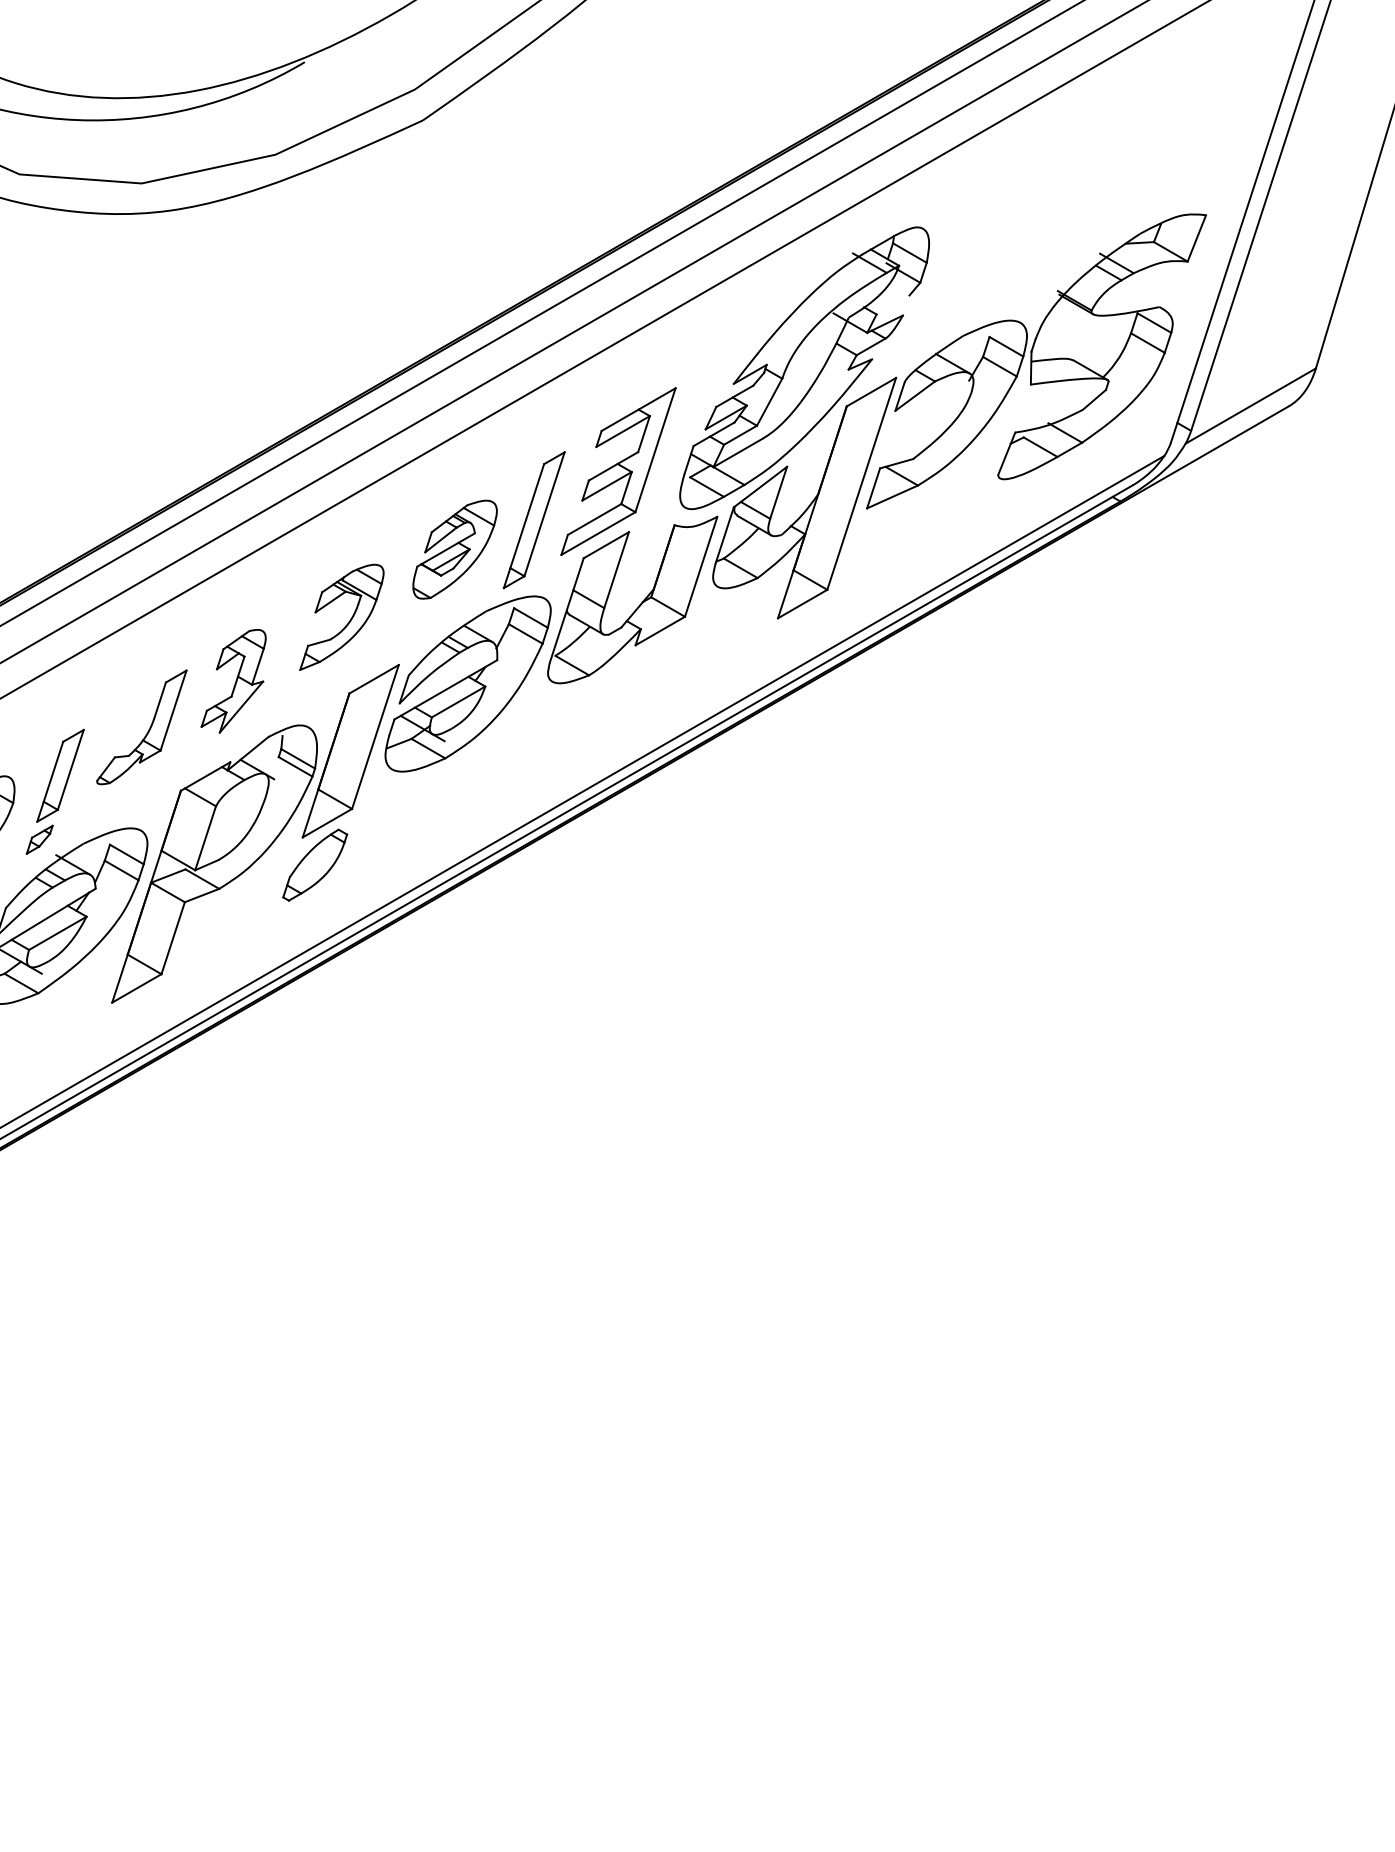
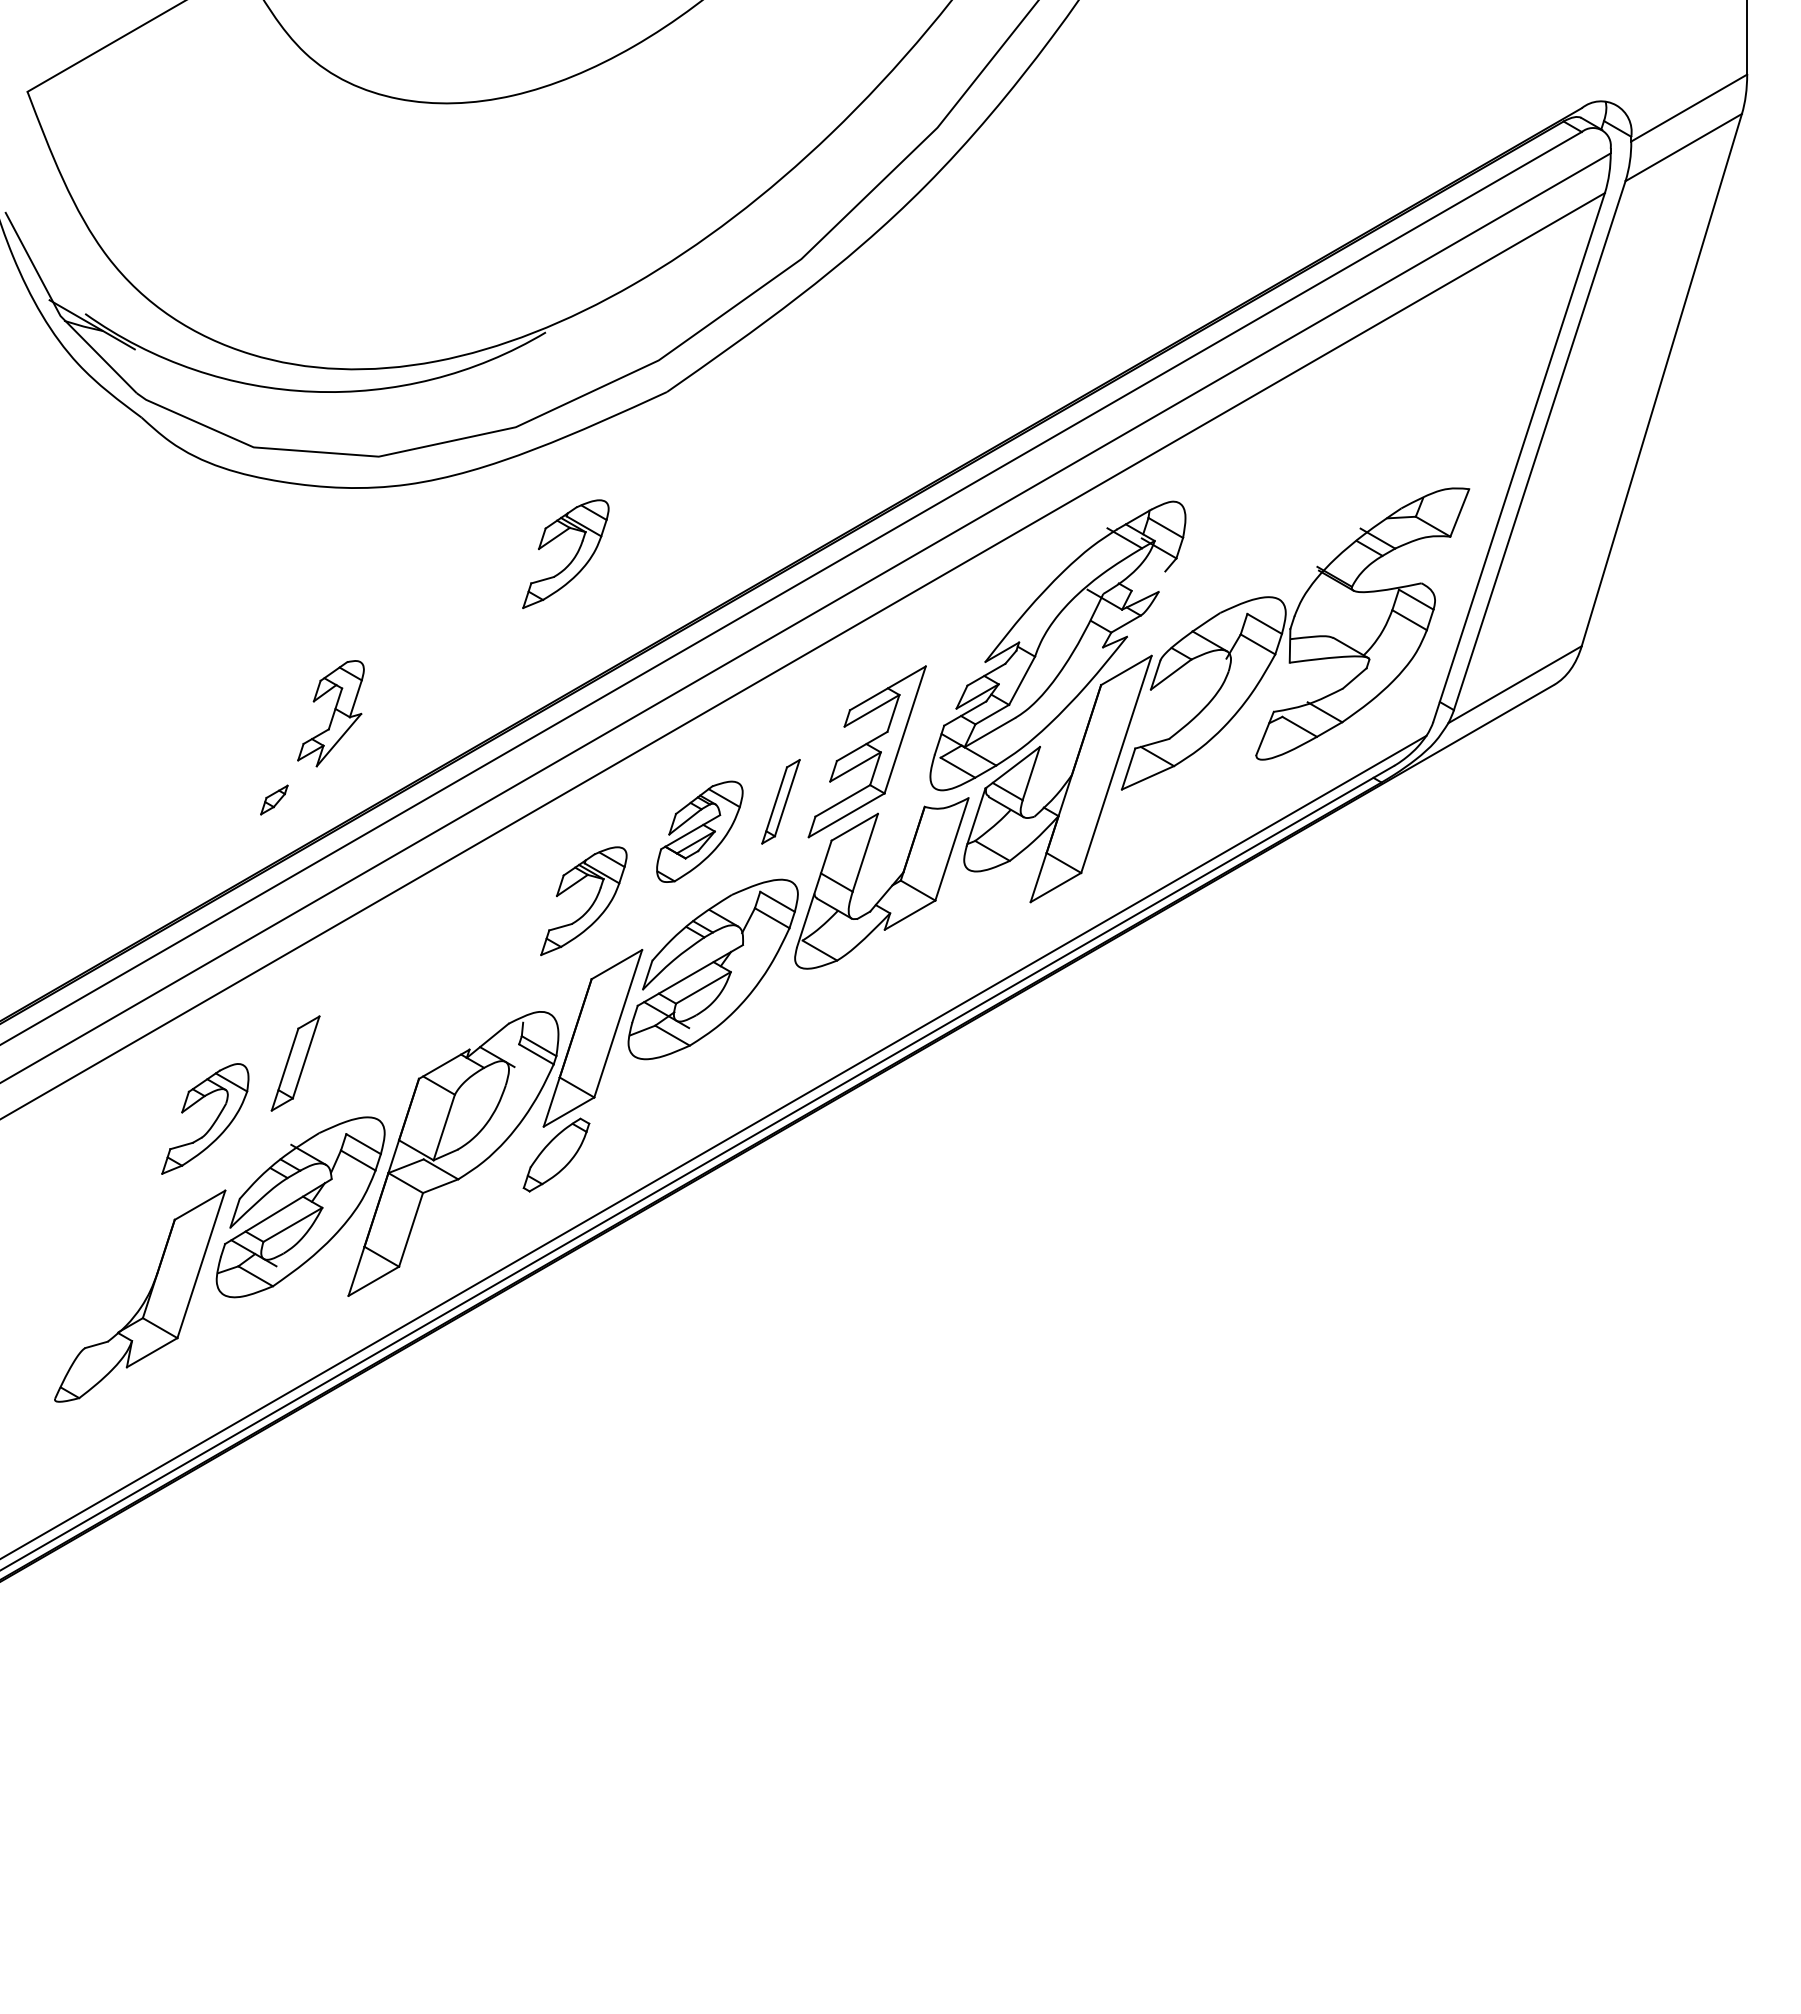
part: (331, 281) -> (573, 557), added
part: (533, 520) -> (780, 801), size x0.6
part: (233, 681) -> (330, 713), moved
part: (148, 729) -> (385, 1016), removed
part: (39, 839) -> (274, 799), moved

